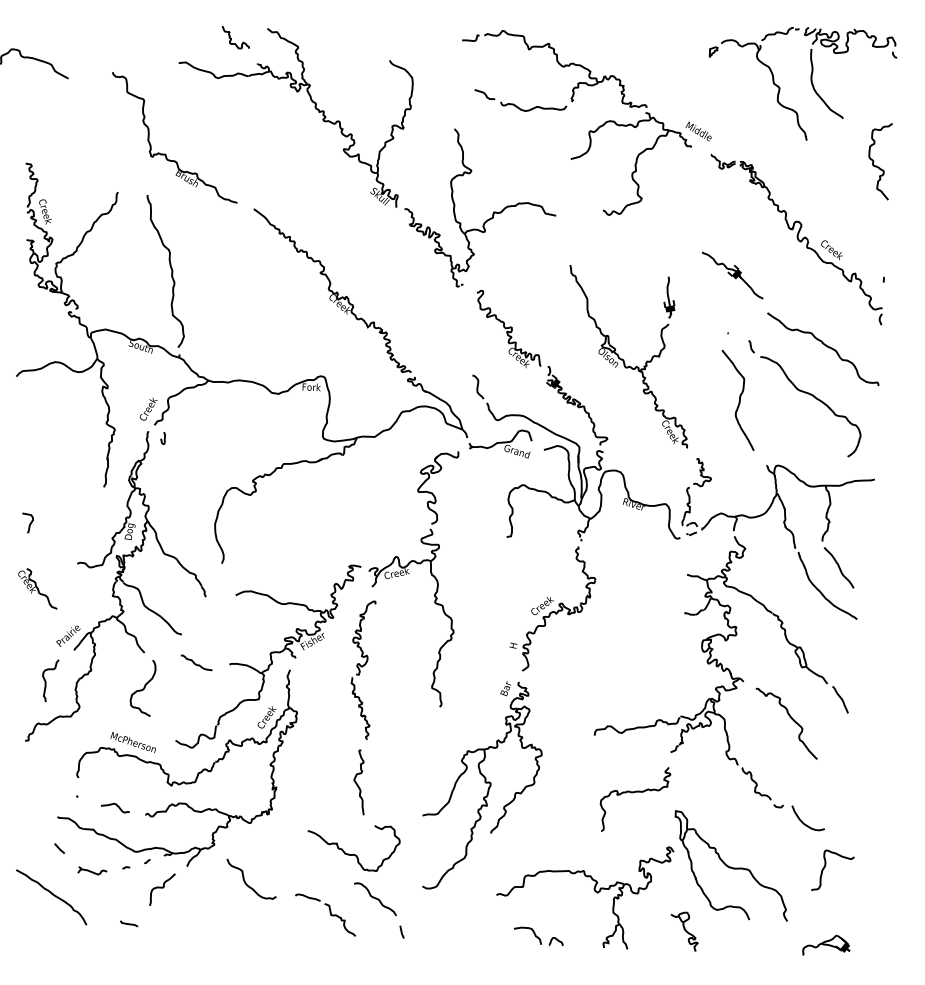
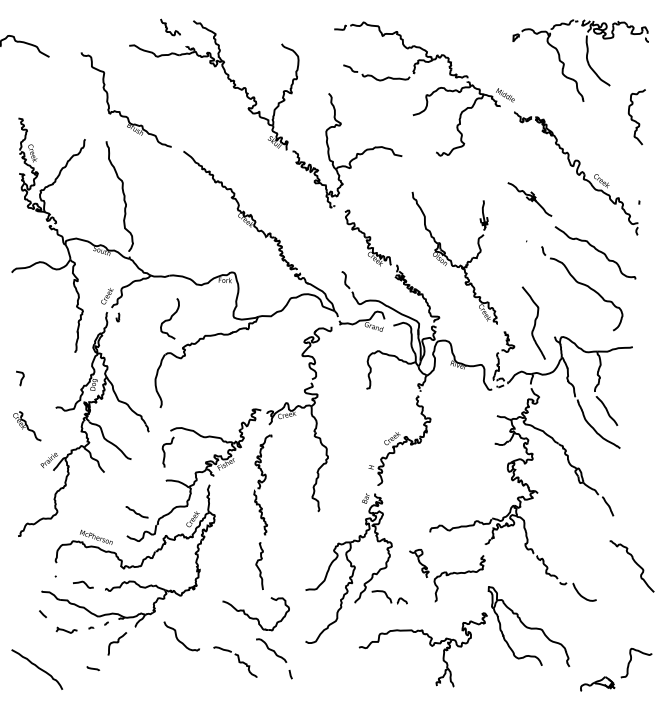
curve: (739, 399) -> (534, 322), moved
curve: (196, 663) -> (136, 512), moved
curve: (46, 681) -> (165, 452), moved
curve: (143, 687) -> (170, 318), moved
curve: (790, 718) -> (634, 562), moved
curve: (826, 865) -> (631, 659), moved
curve: (52, 895) -> (37, 668), moved
part: (684, 931) -> (419, 563), moved
part: (538, 935) -> (389, 596), moved

